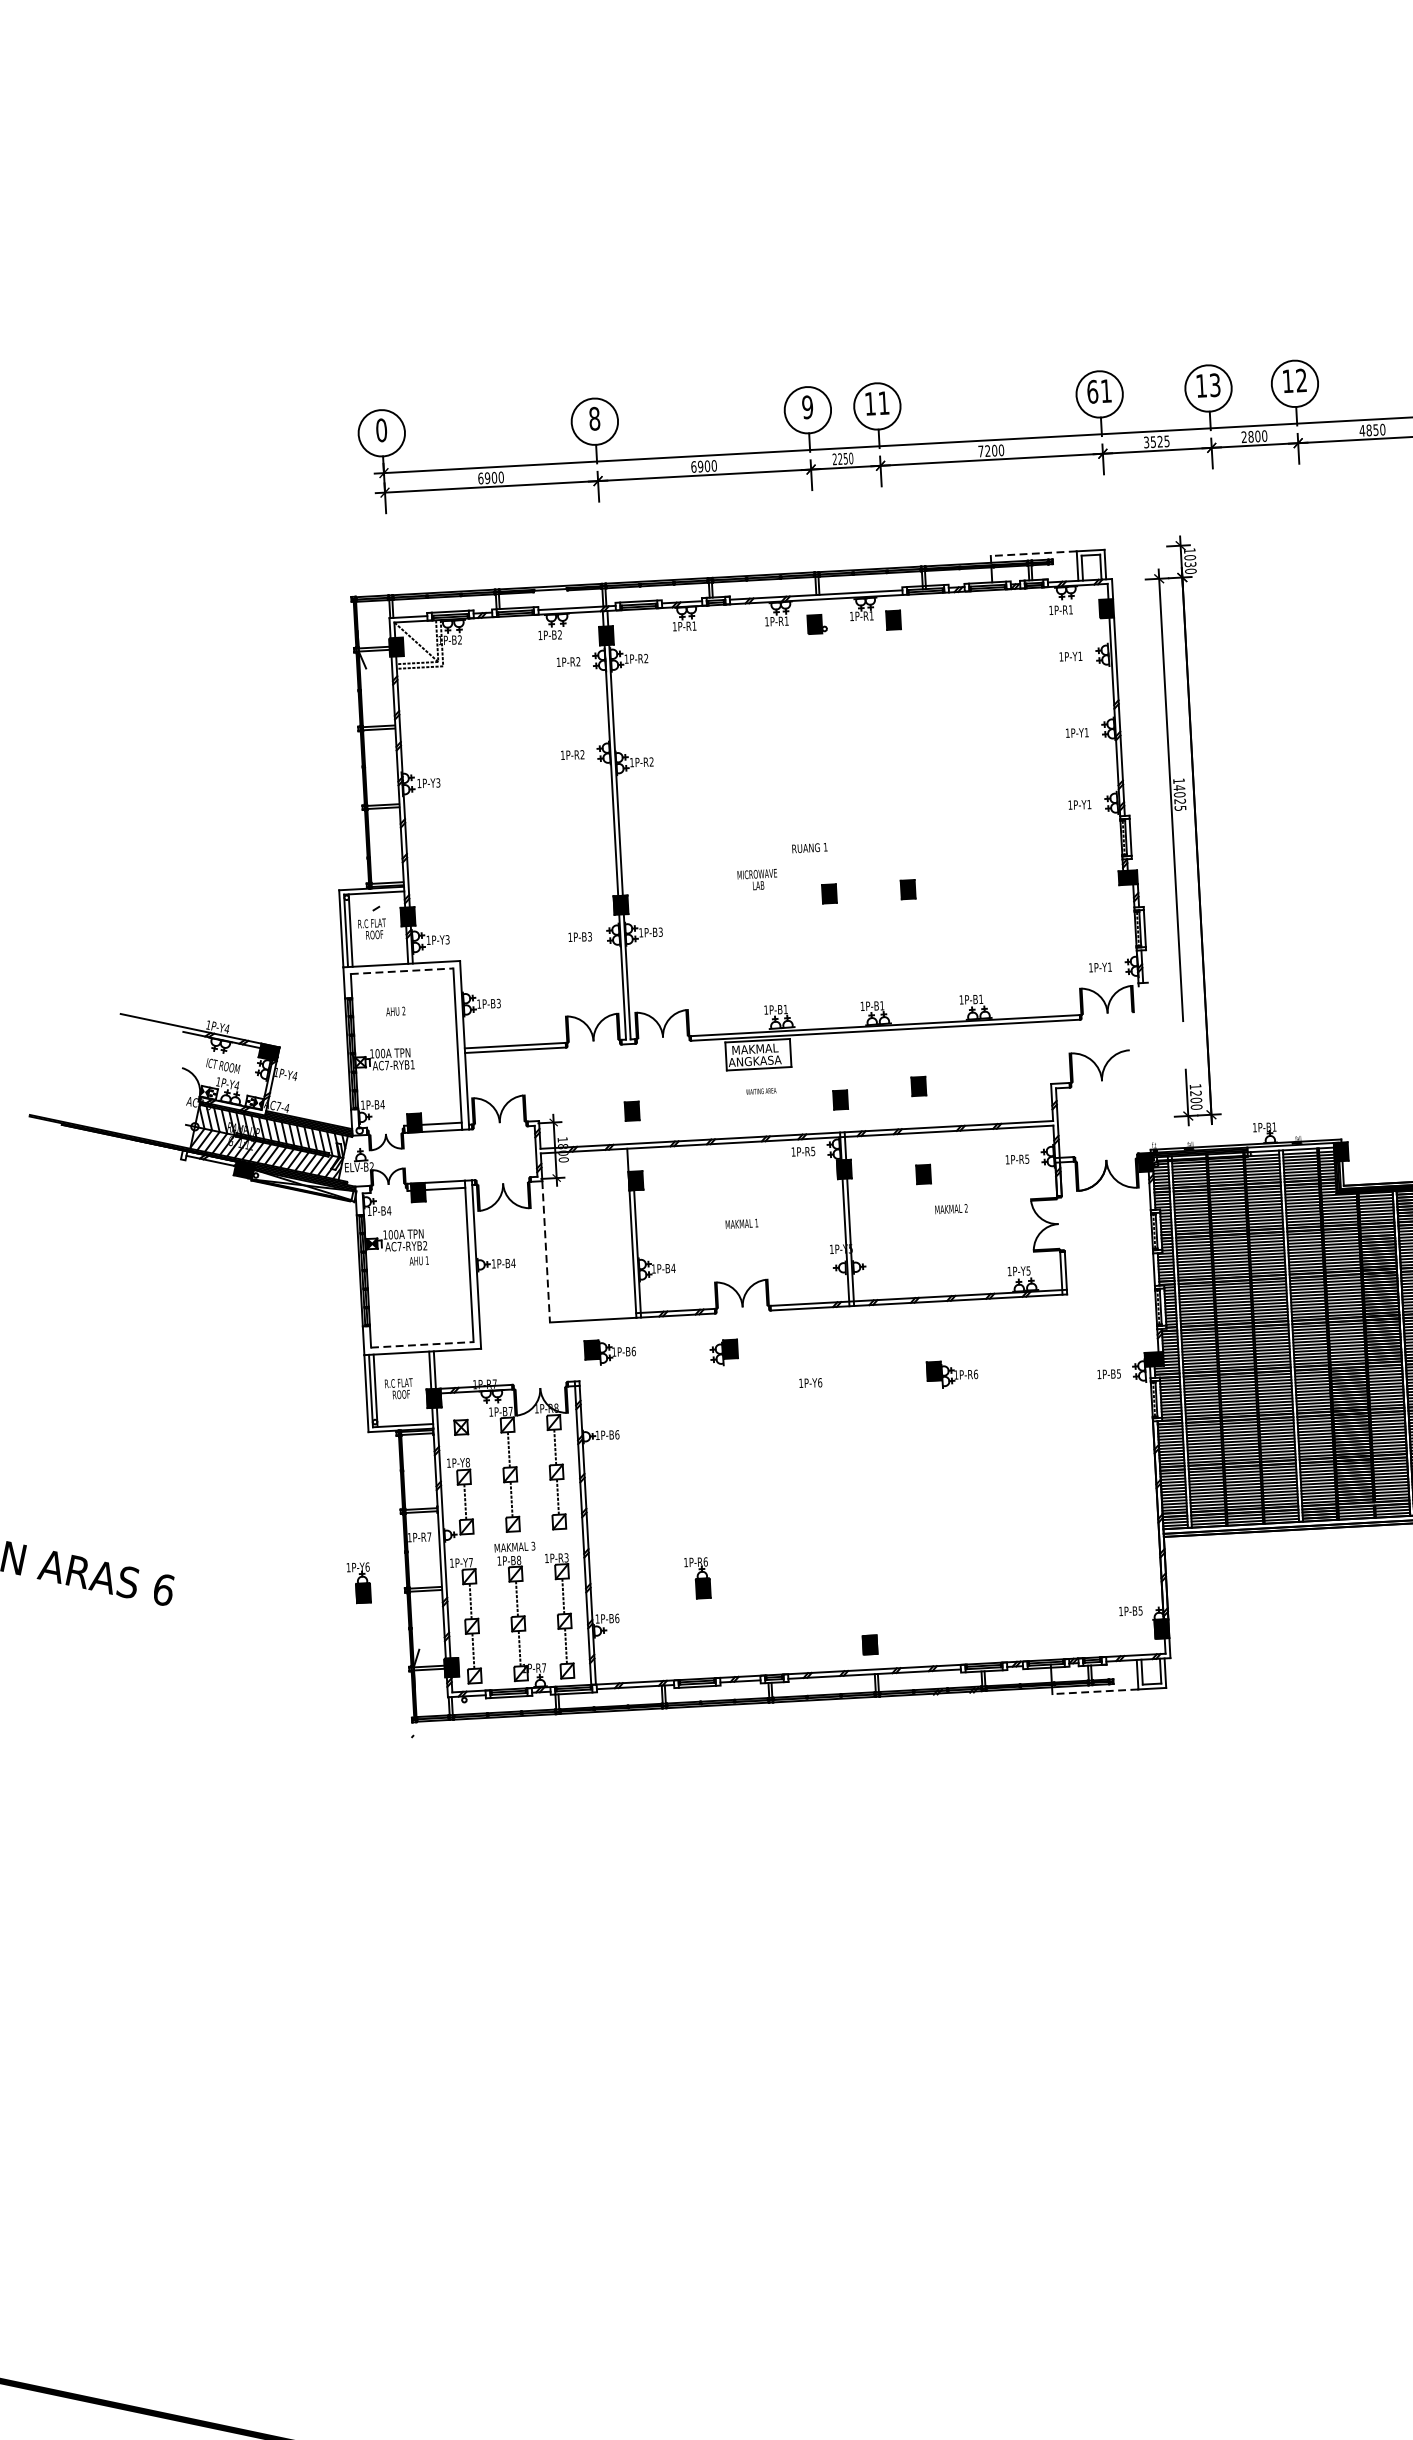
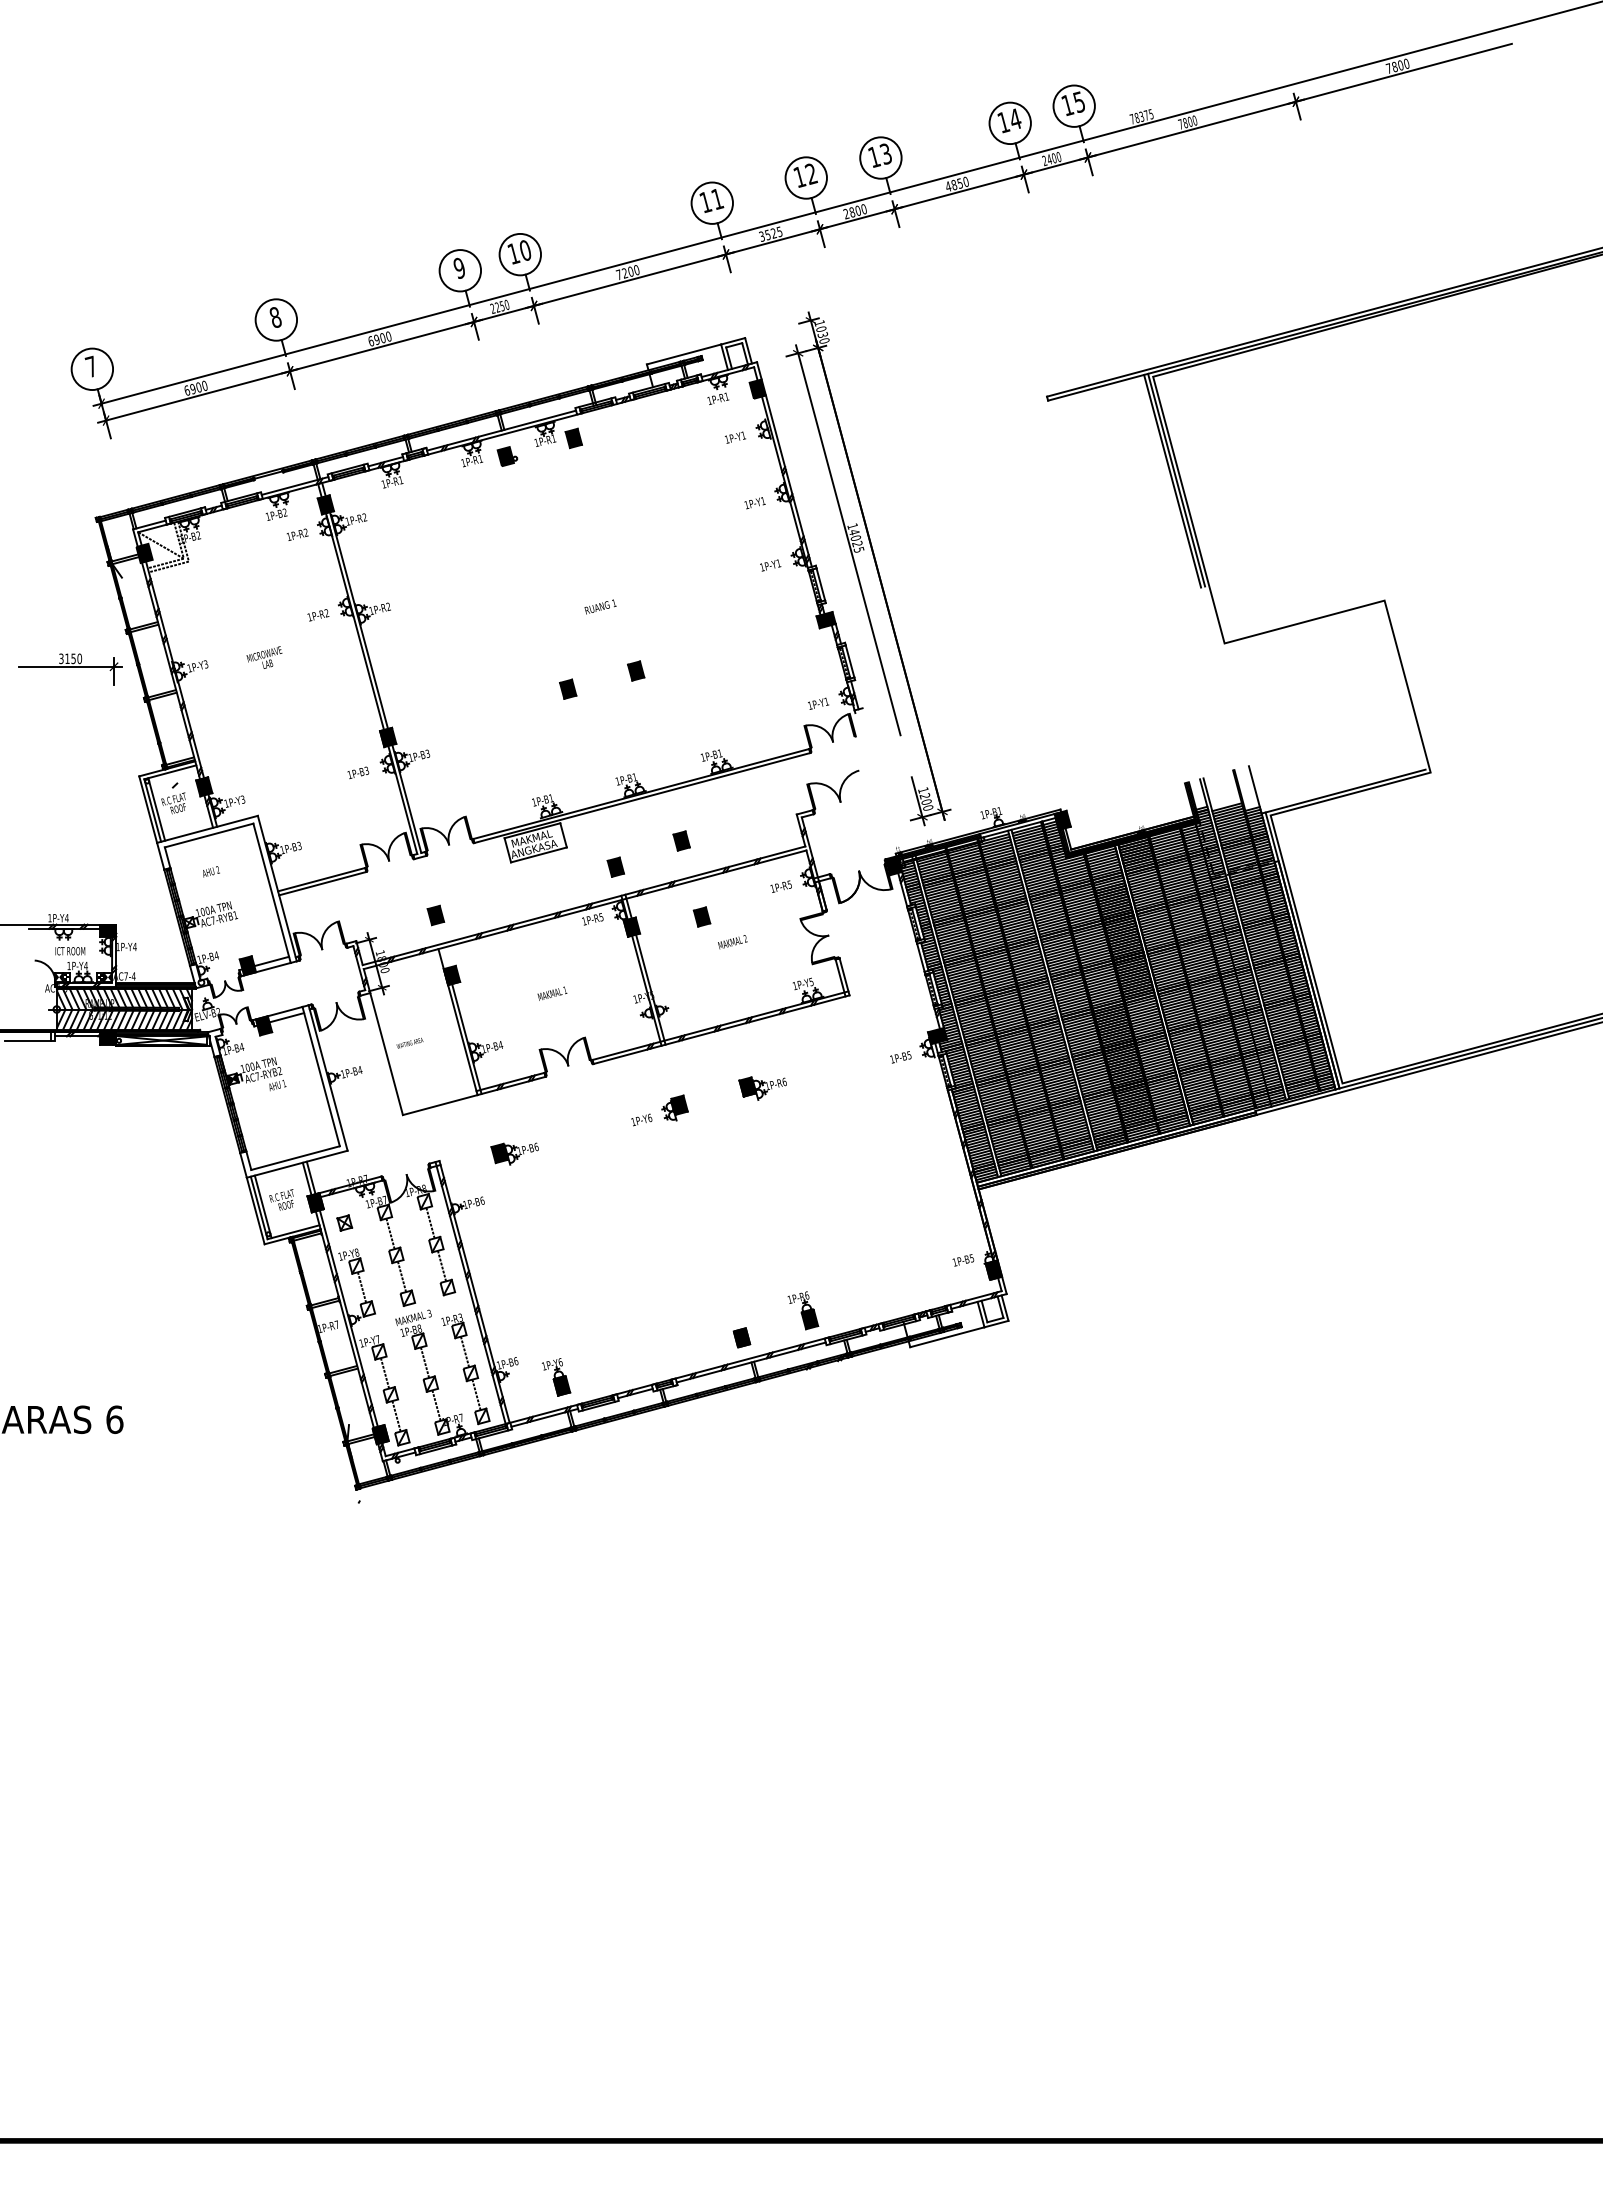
text: (1301, 379) -> (885, 153), 12 -> 13
text: (1215, 384) -> (811, 173), 13 -> 12
text: (1092, 390) -> (705, 201), 61 -> 11
text: (884, 403) -> (525, 250), 11 -> 10
text: (380, 429) -> (90, 366), 0 -> 7
line: (1033, 553) -> (683, 354), dashed -> solid
part: (288, 757) -> (70, 669), added
text: (809, 847) -> (600, 606), moved
text: (756, 877) -> (264, 657), moved
line: (402, 971) -> (209, 835), dashed -> solid
text: (760, 1090) -> (409, 1042), moved
line: (155, 1153) -> (27, 1040), added
line: (545, 1252) -> (386, 1054), dashed -> solid
line: (422, 1345) -> (295, 1158), dashed -> solid
part: (724, 1350) -> (674, 1107), moved
part: (608, 1353) -> (514, 1153), moved
part: (698, 1577) -> (803, 1310), moved
part: (359, 1582) -> (556, 1377), moved
line: (1094, 1691) -> (946, 1337), dashed -> solid

